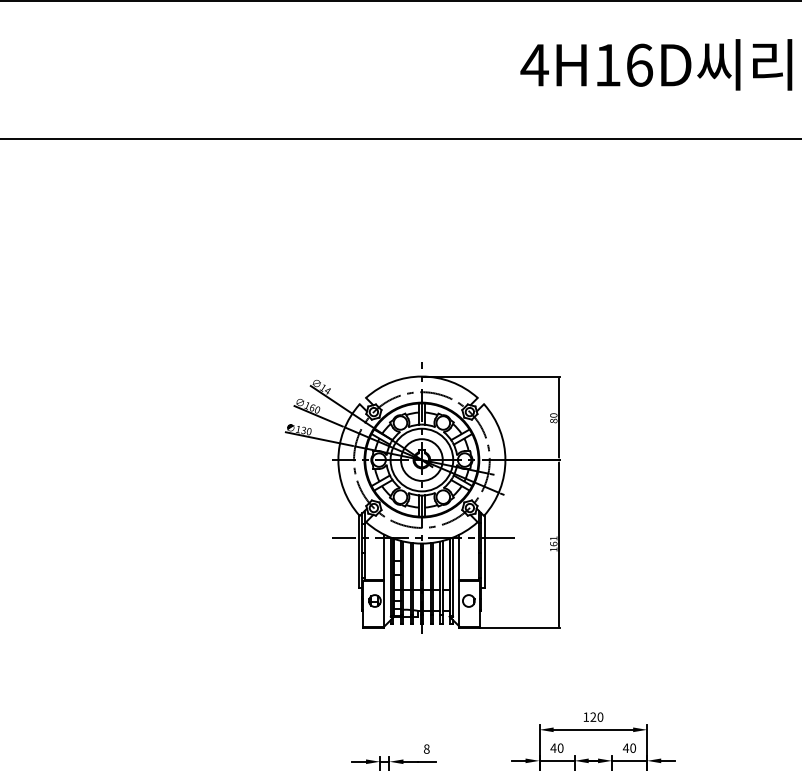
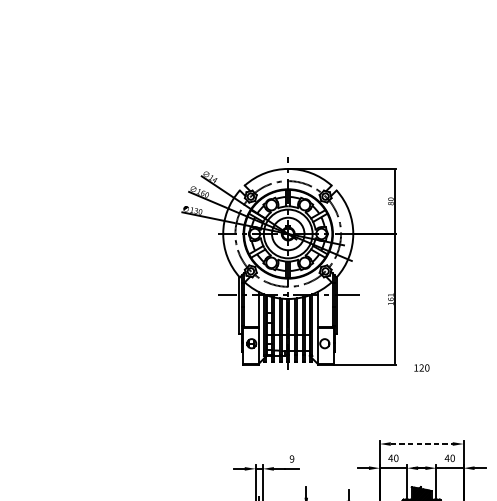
text: (593, 716) -> (421, 367), moved
line: (593, 729) -> (421, 443), solid -> dashed
text: (426, 748) -> (291, 458), 8 -> 9

